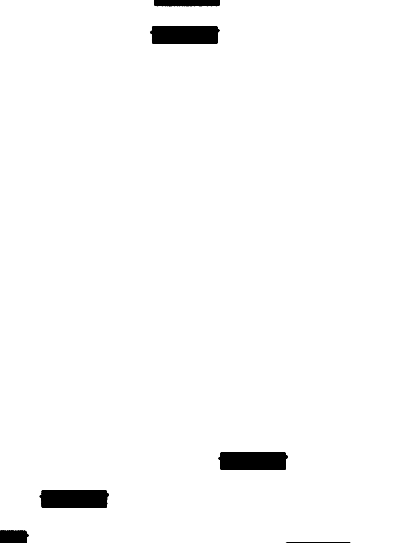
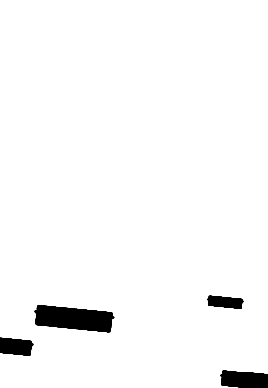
part: (252, 460) -> (224, 301), size x0.6
part: (73, 498) -> (73, 318), size x1.4

